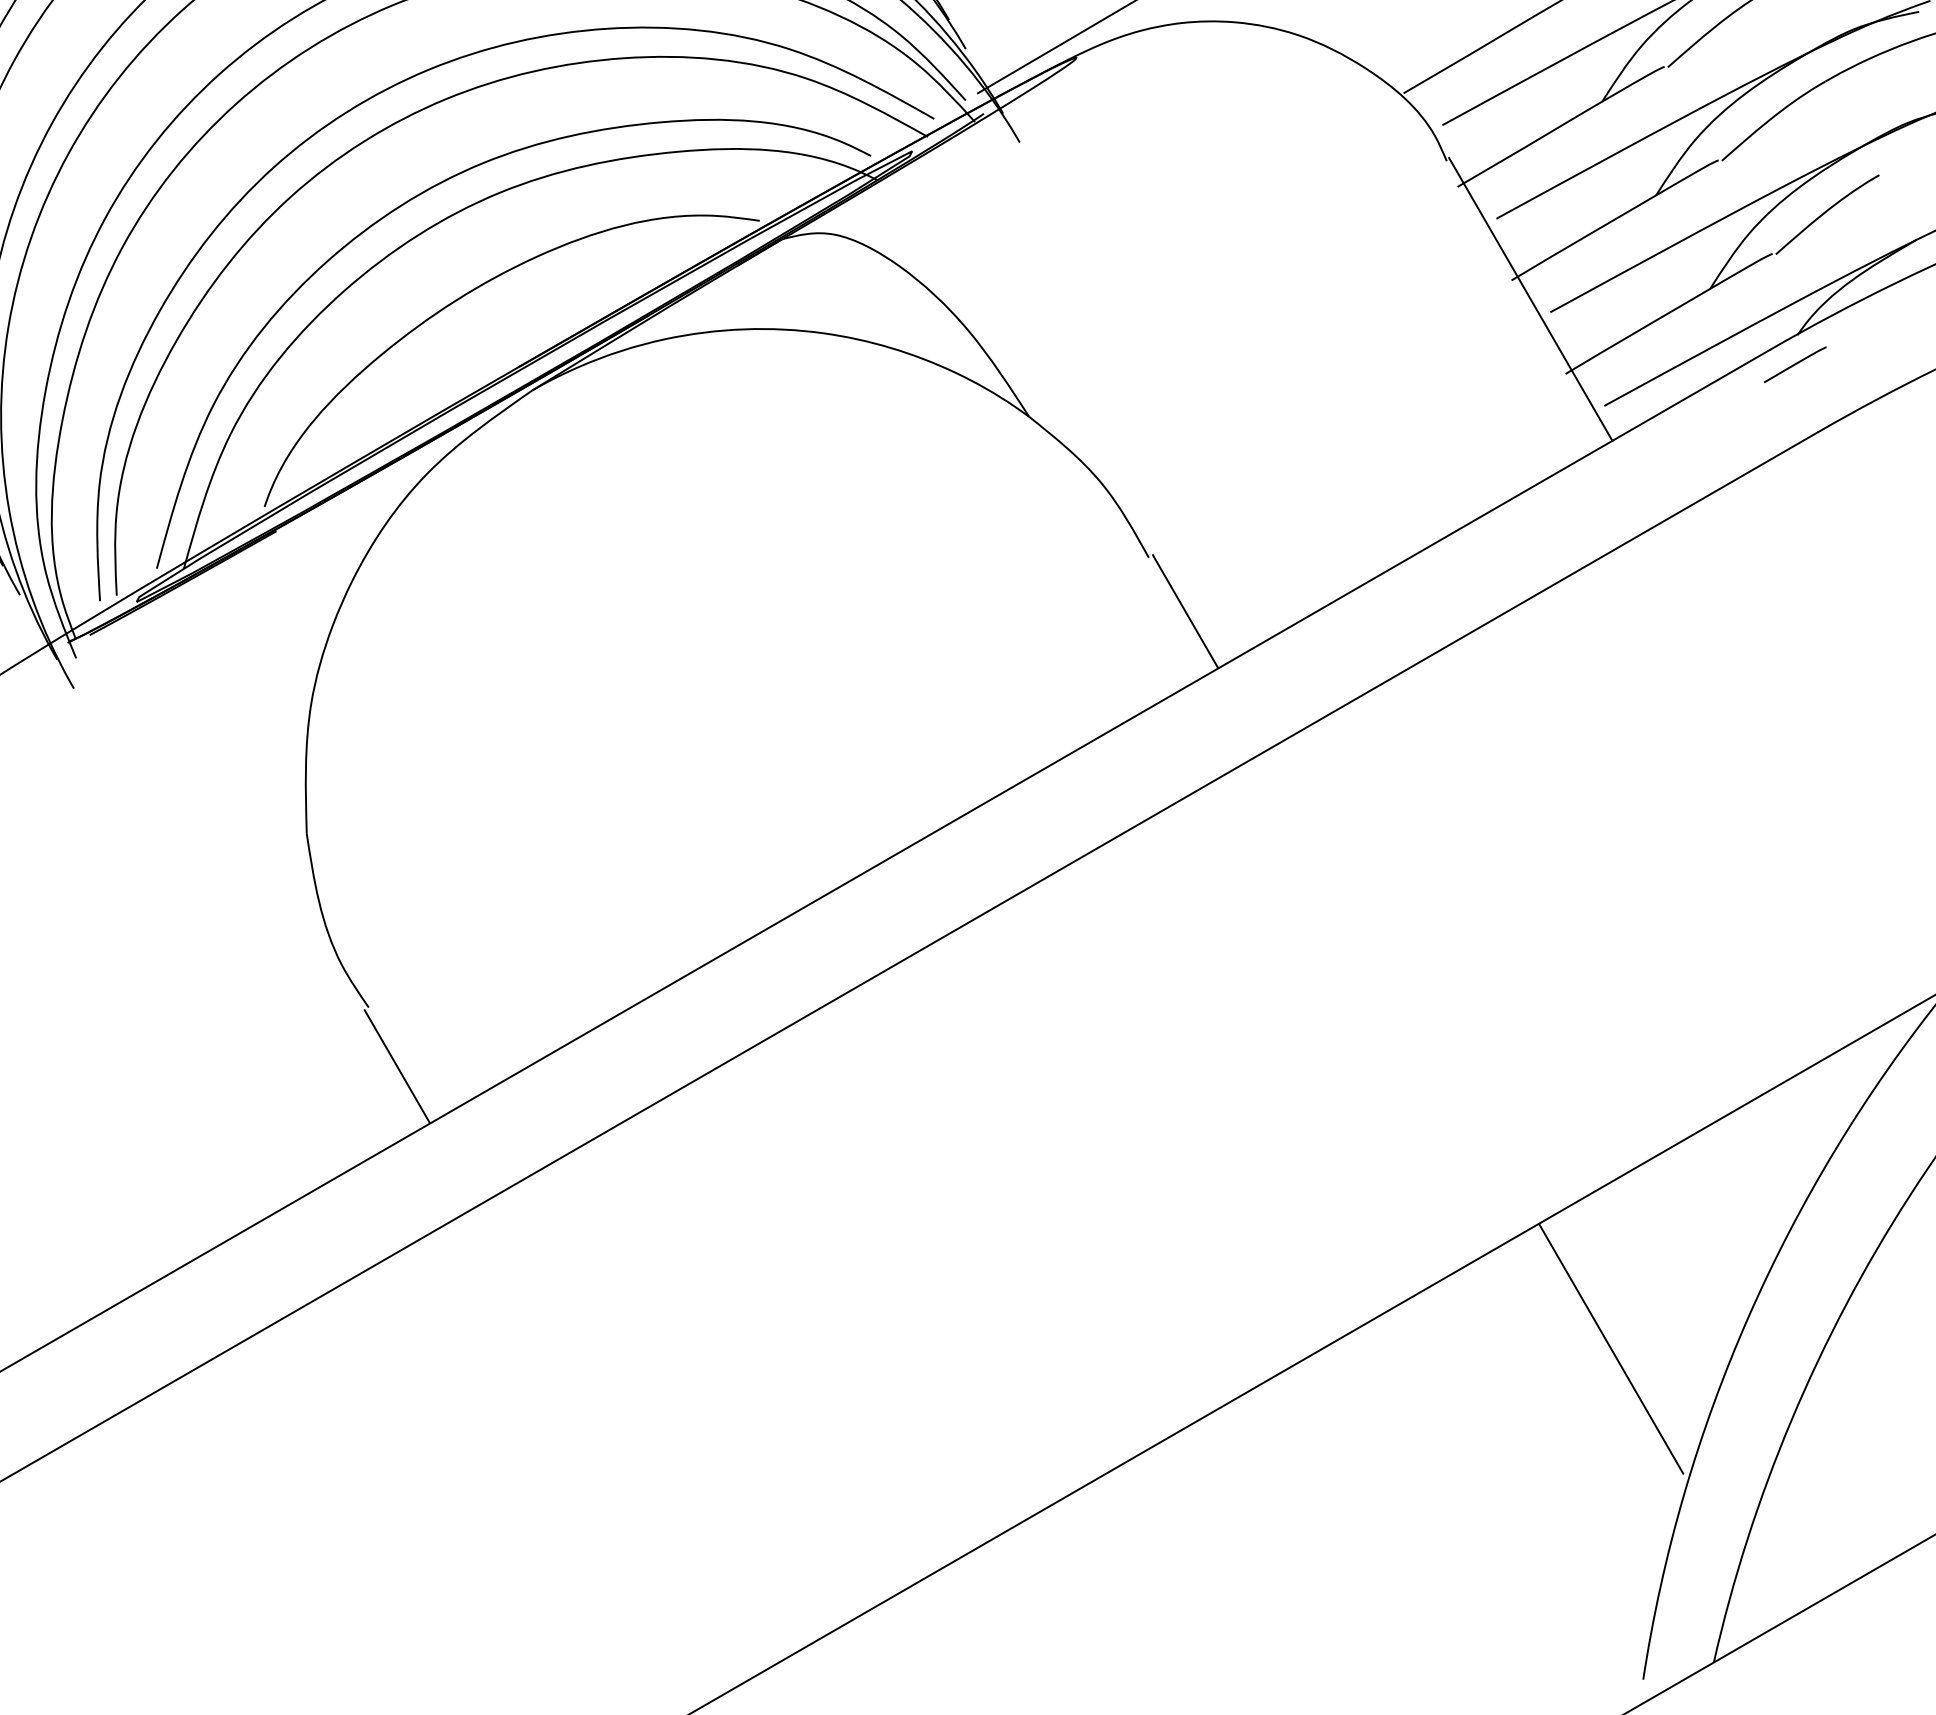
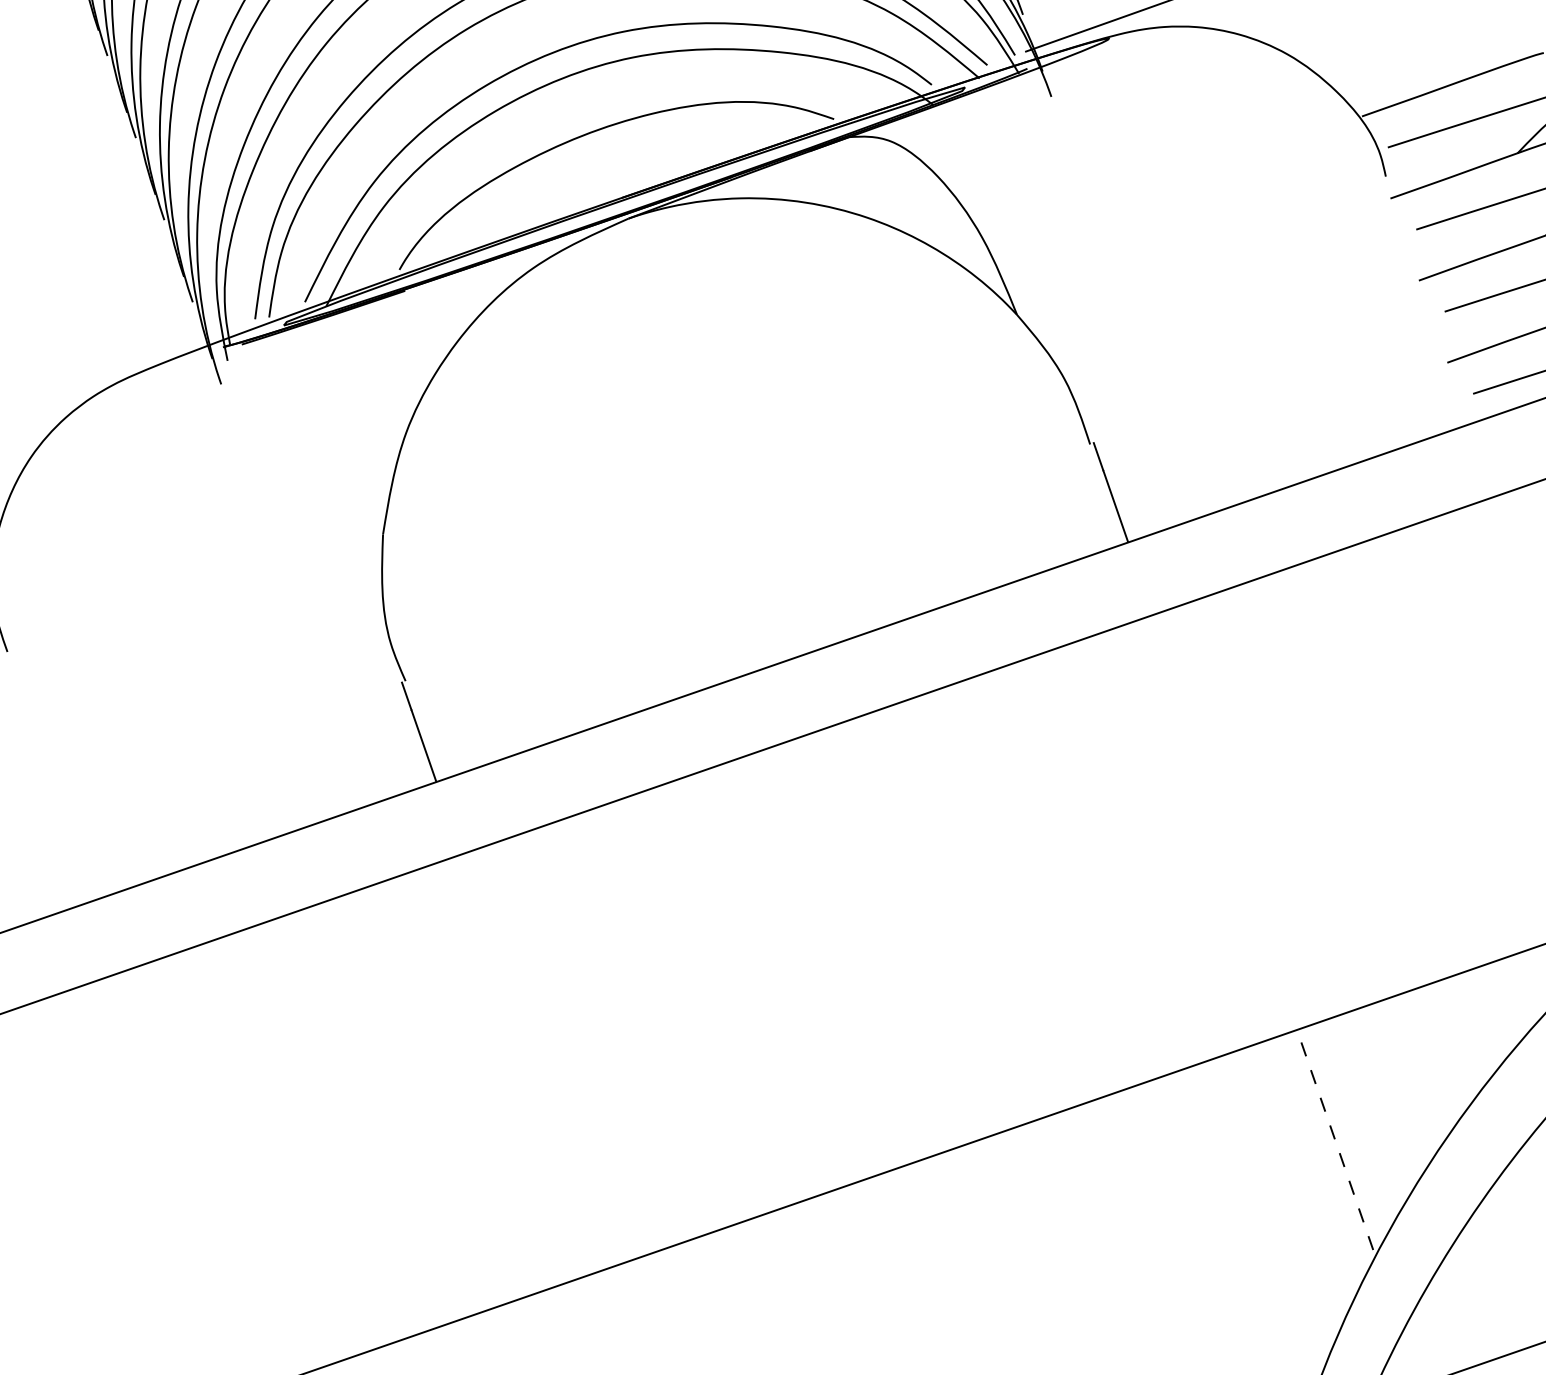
line: (1530, 299) -> (1430, 298), removed
line: (1610, 1348) -> (1334, 1139), solid -> dashed

